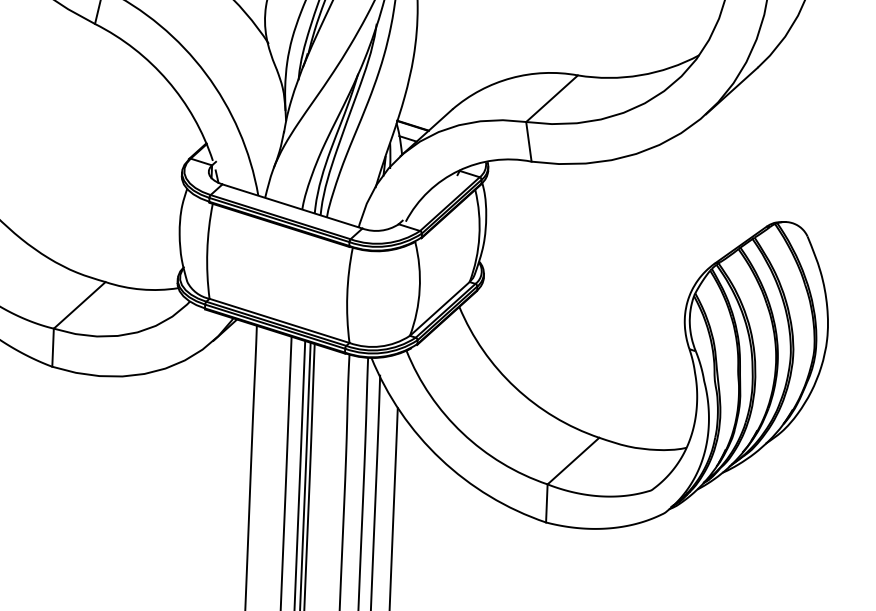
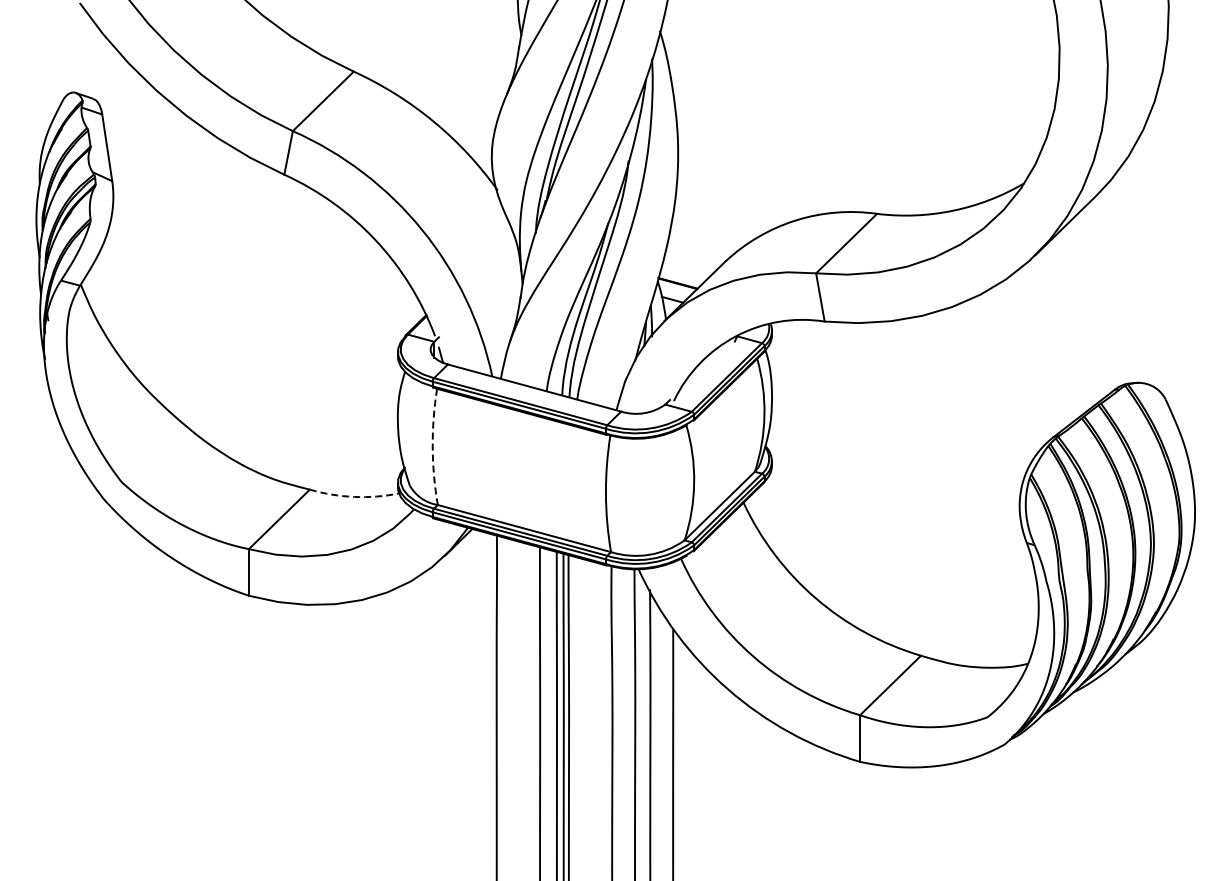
arc: (207, 250) -> (432, 446), solid -> dashed
arc: (141, 289) -> (354, 496), solid -> dashed

